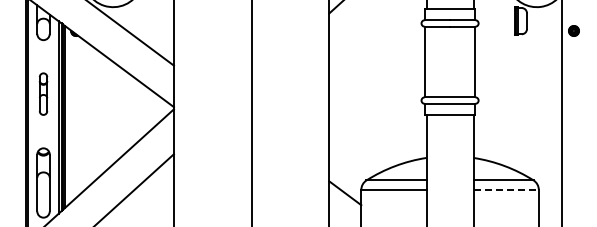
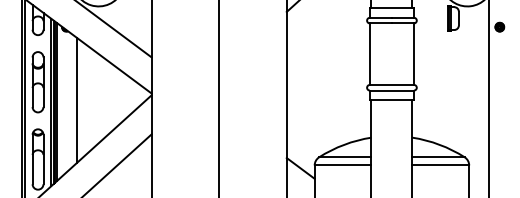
part: (43, 93) -> (38, 81), size x1.67
line: (88, 114) -> (77, 99), added
line: (506, 189) -> (441, 165), dashed -> solid

